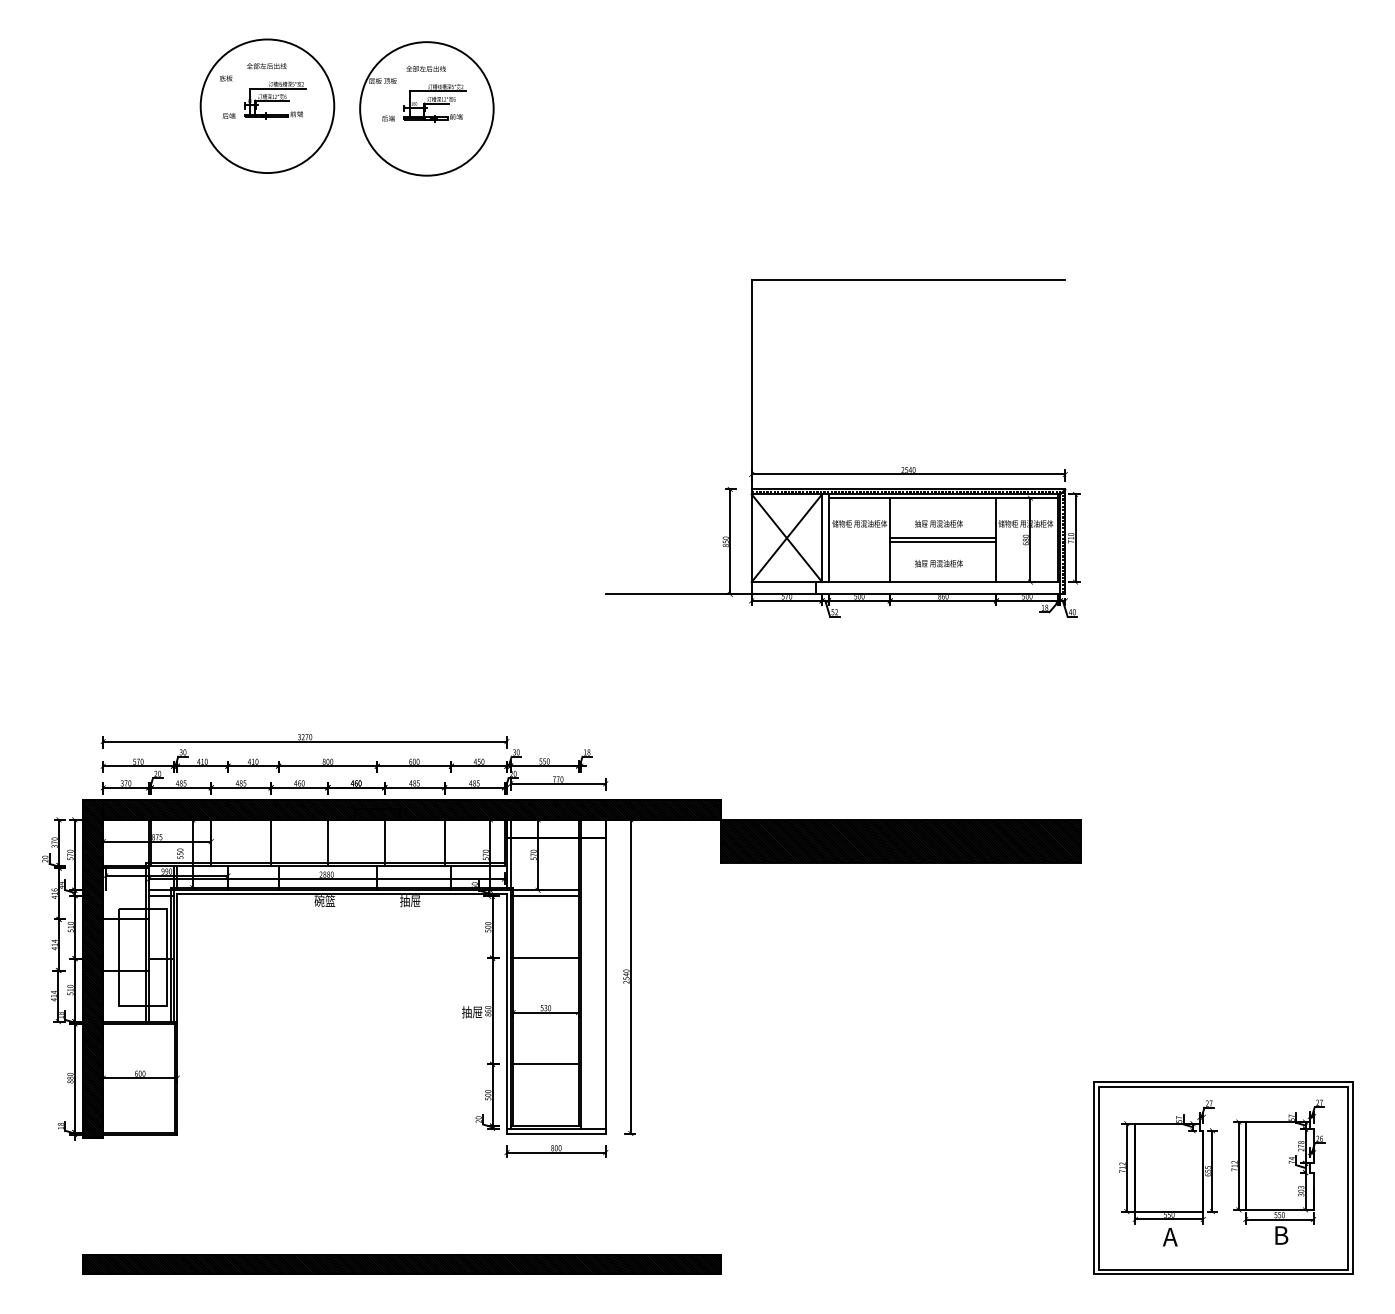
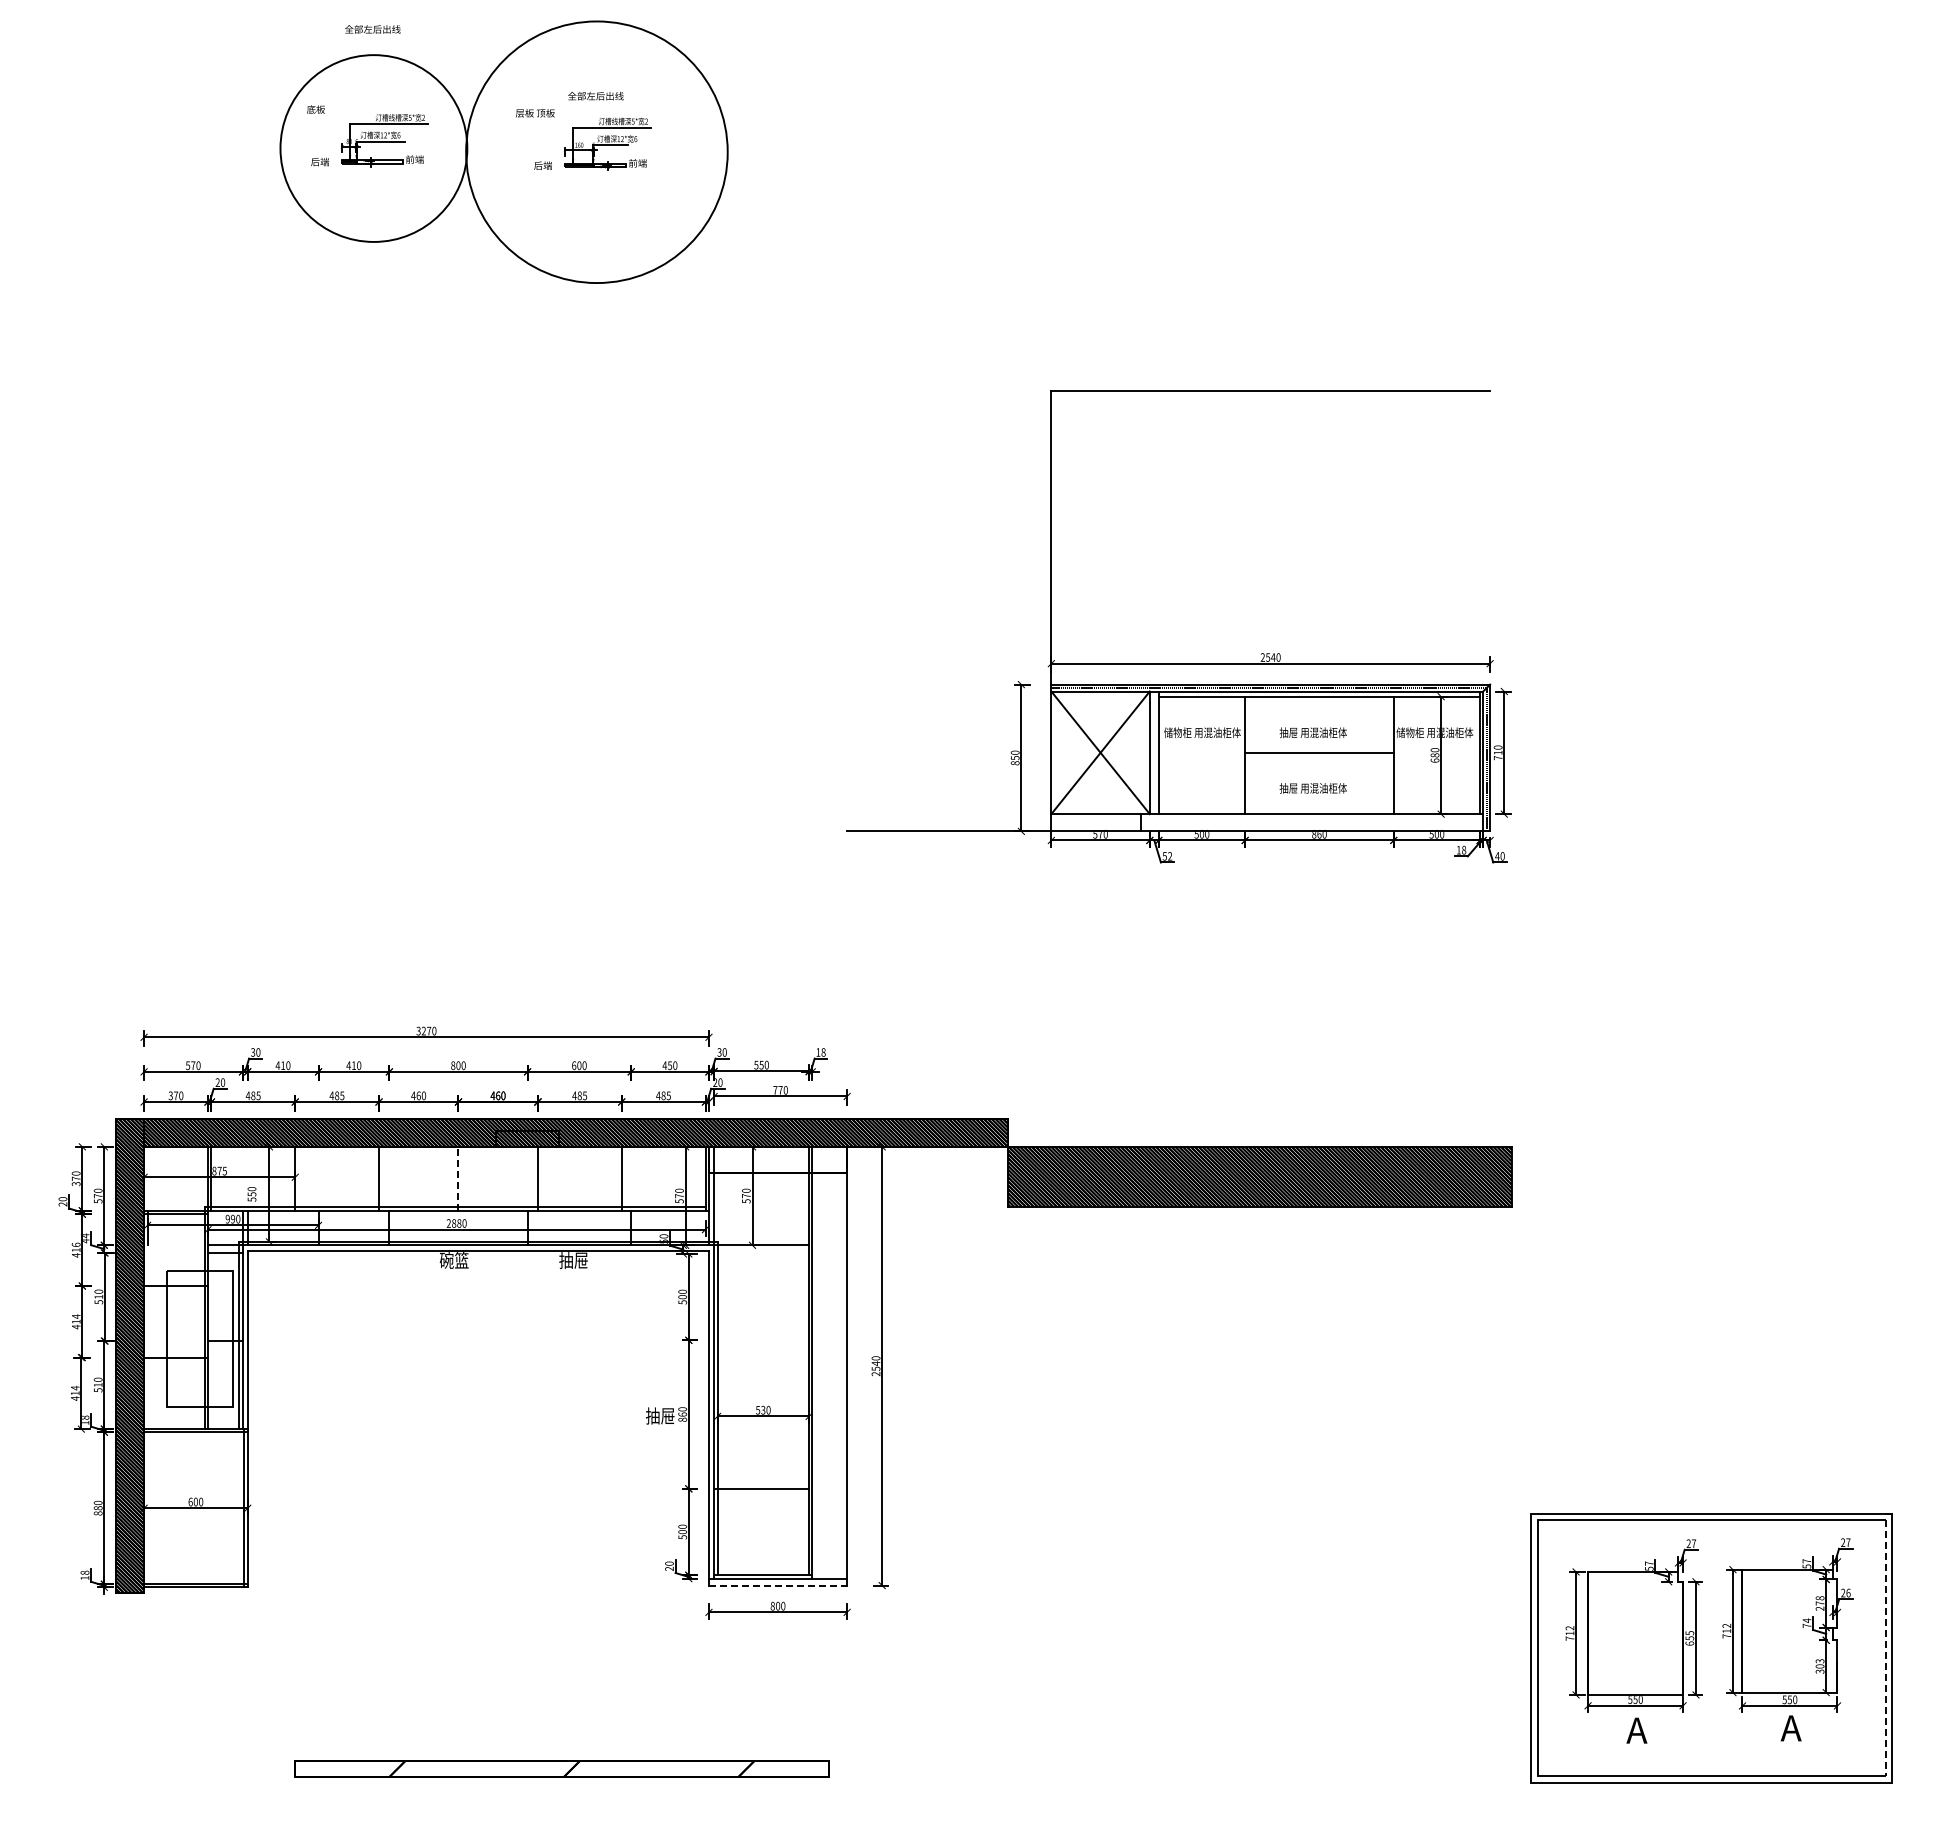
text: (266, 66) -> (372, 29), moved
circle: (426, 108) -> (596, 151), size x1.4
line: (943, 542) -> (1319, 758), removed
line: (327, 842) -> (458, 1178), solid -> dashed
line: (544, 896) -> (761, 1253), removed
line: (544, 958) -> (761, 1340), removed
line: (556, 1133) -> (778, 1585), solid -> dashed
line: (1347, 1178) -> (1885, 1648), solid -> dashed
text: (1280, 1235) -> (1790, 1728), B -> A
part: (401, 1264) -> (561, 1768), size x0.6

